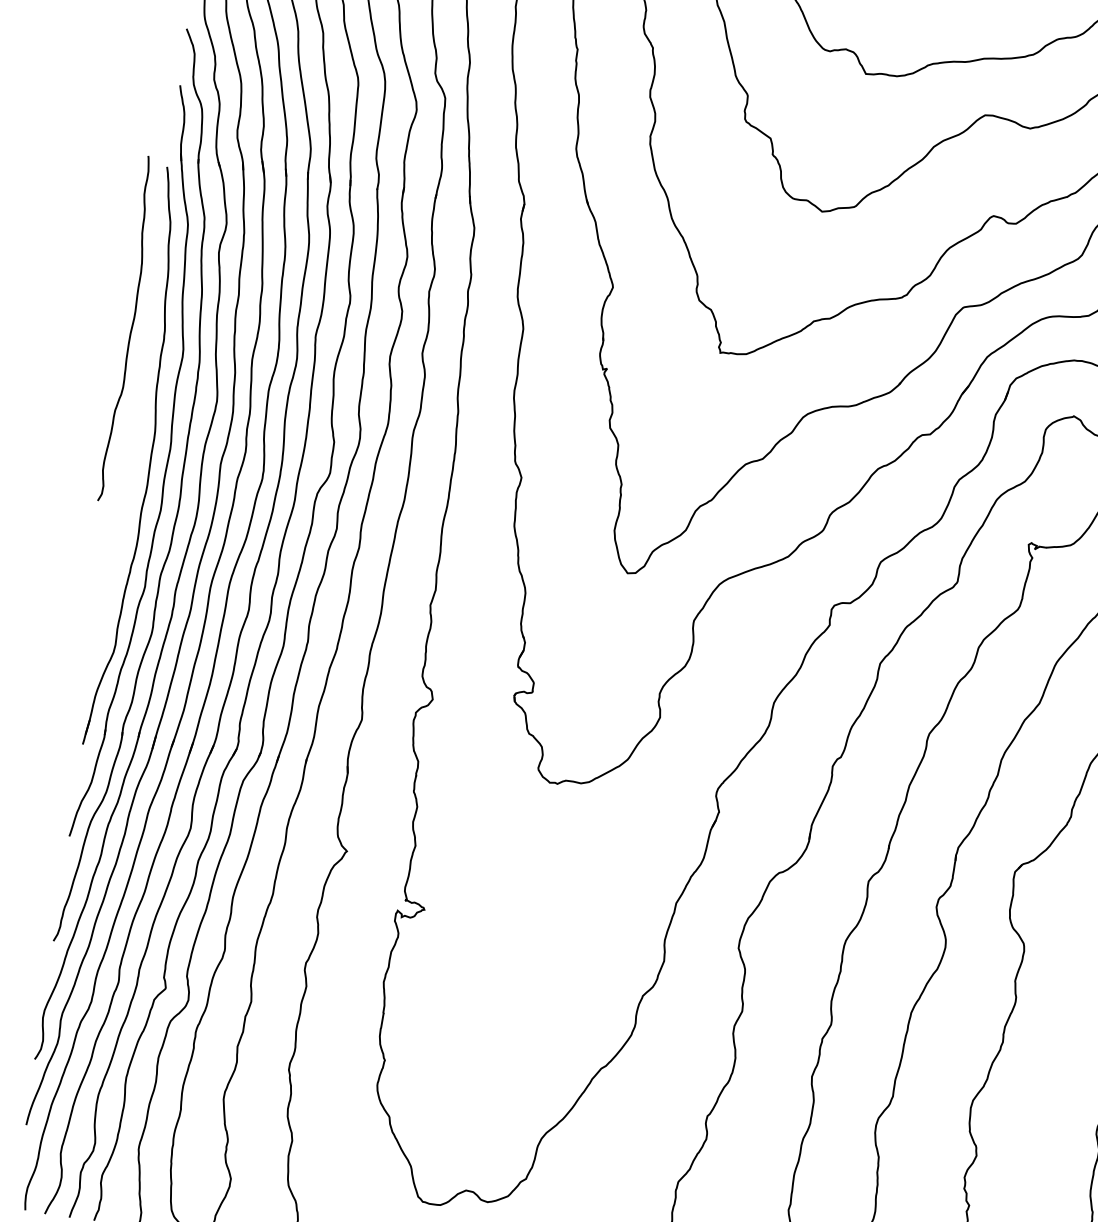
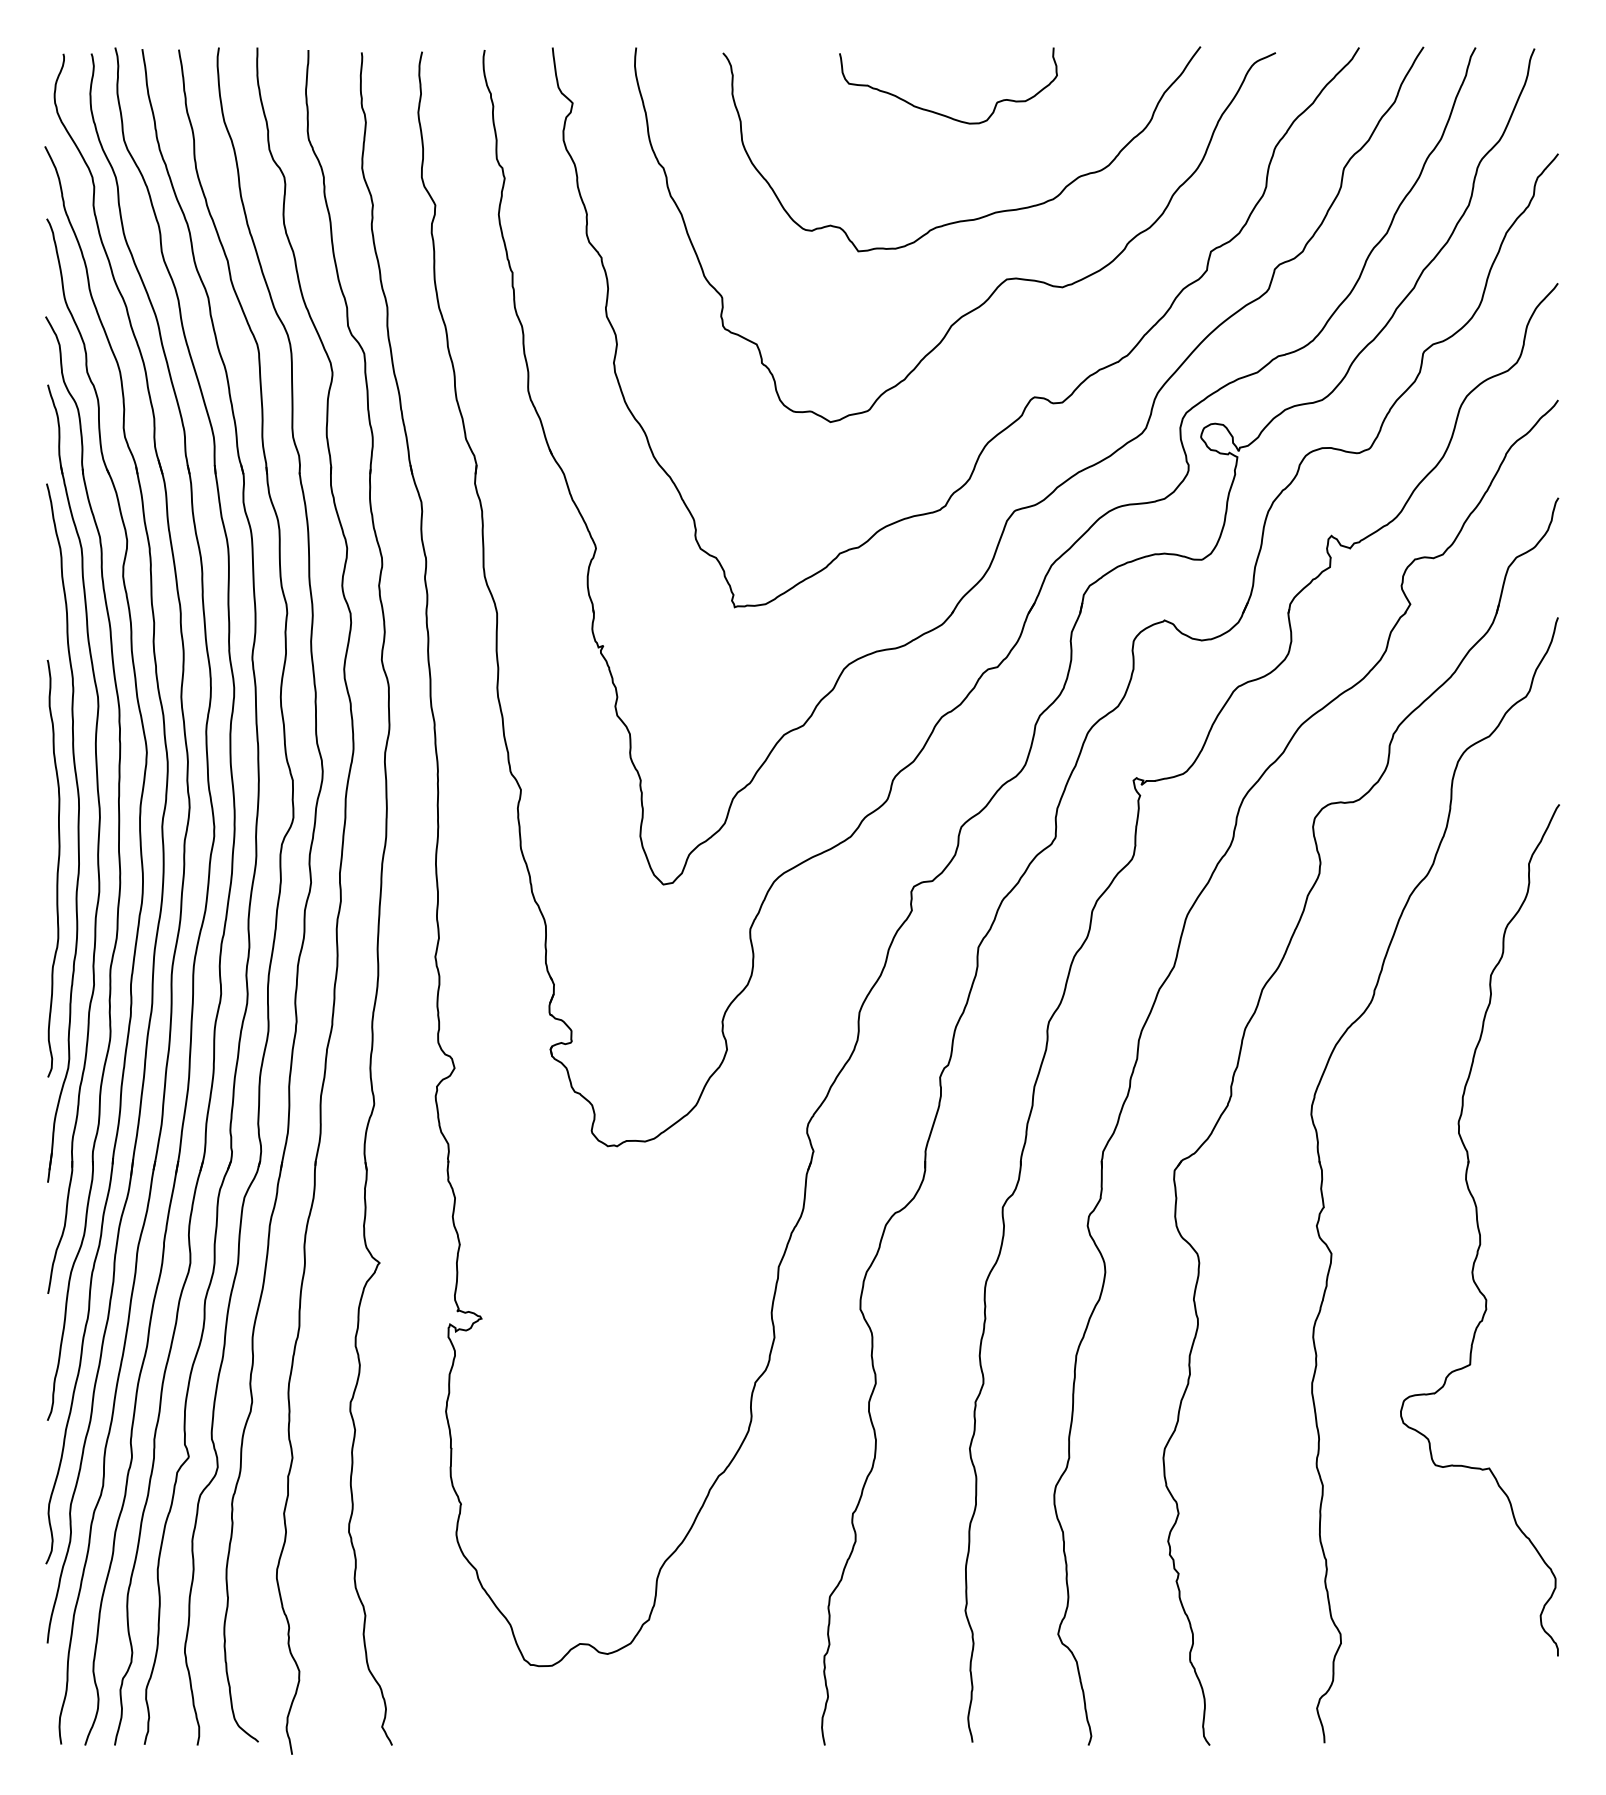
curve: (131, 329) -> (57, 868), moved

